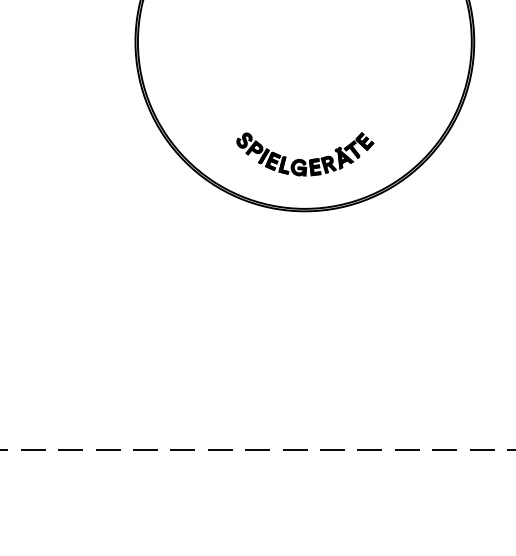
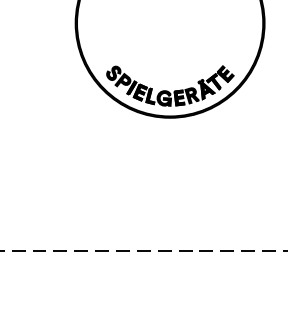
part: (305, 153) -> (170, 85), size x1.67

